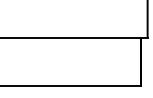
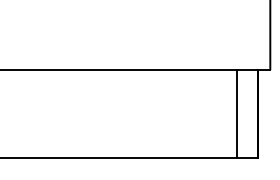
line: (129, 61) -> (237, 112), added

